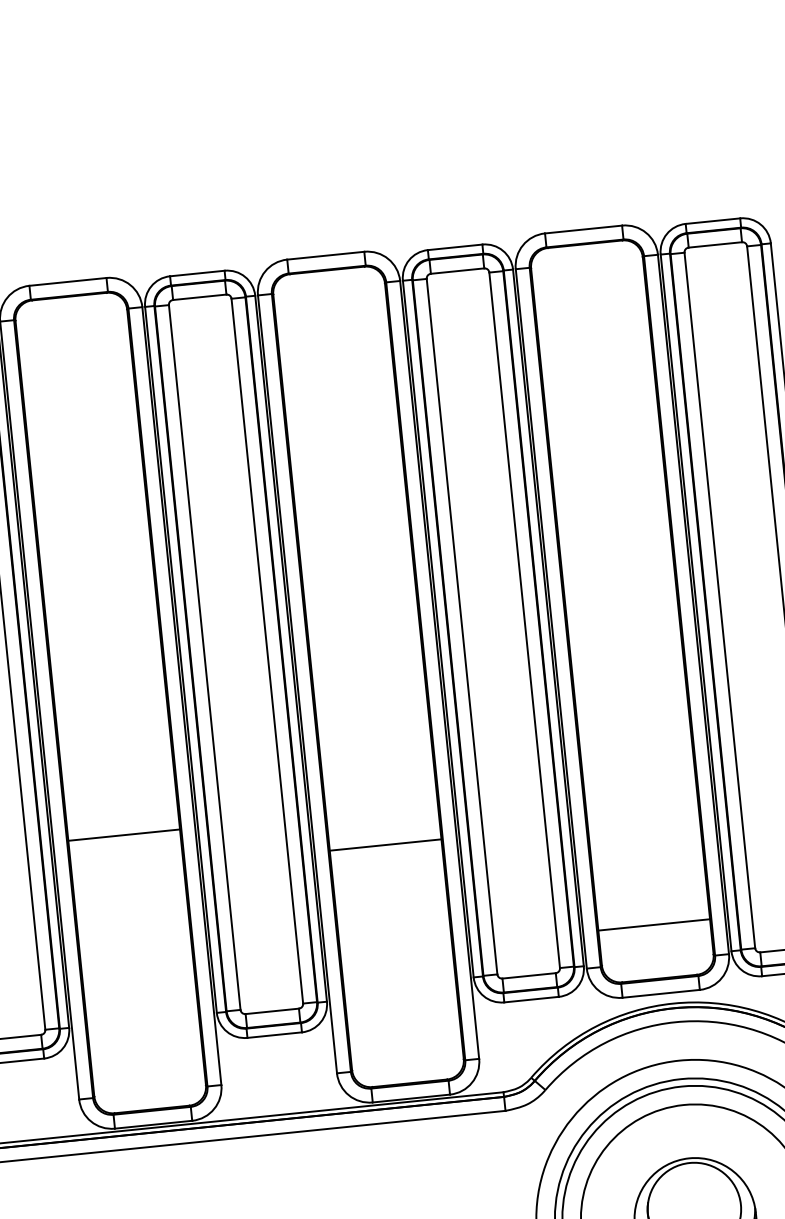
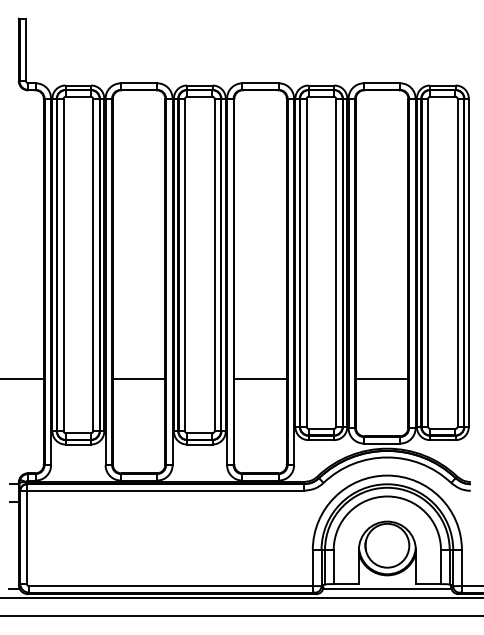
line: (122, 836) -> (138, 379), moved
line: (385, 845) -> (260, 379), moved
line: (652, 925) -> (381, 379), moved

